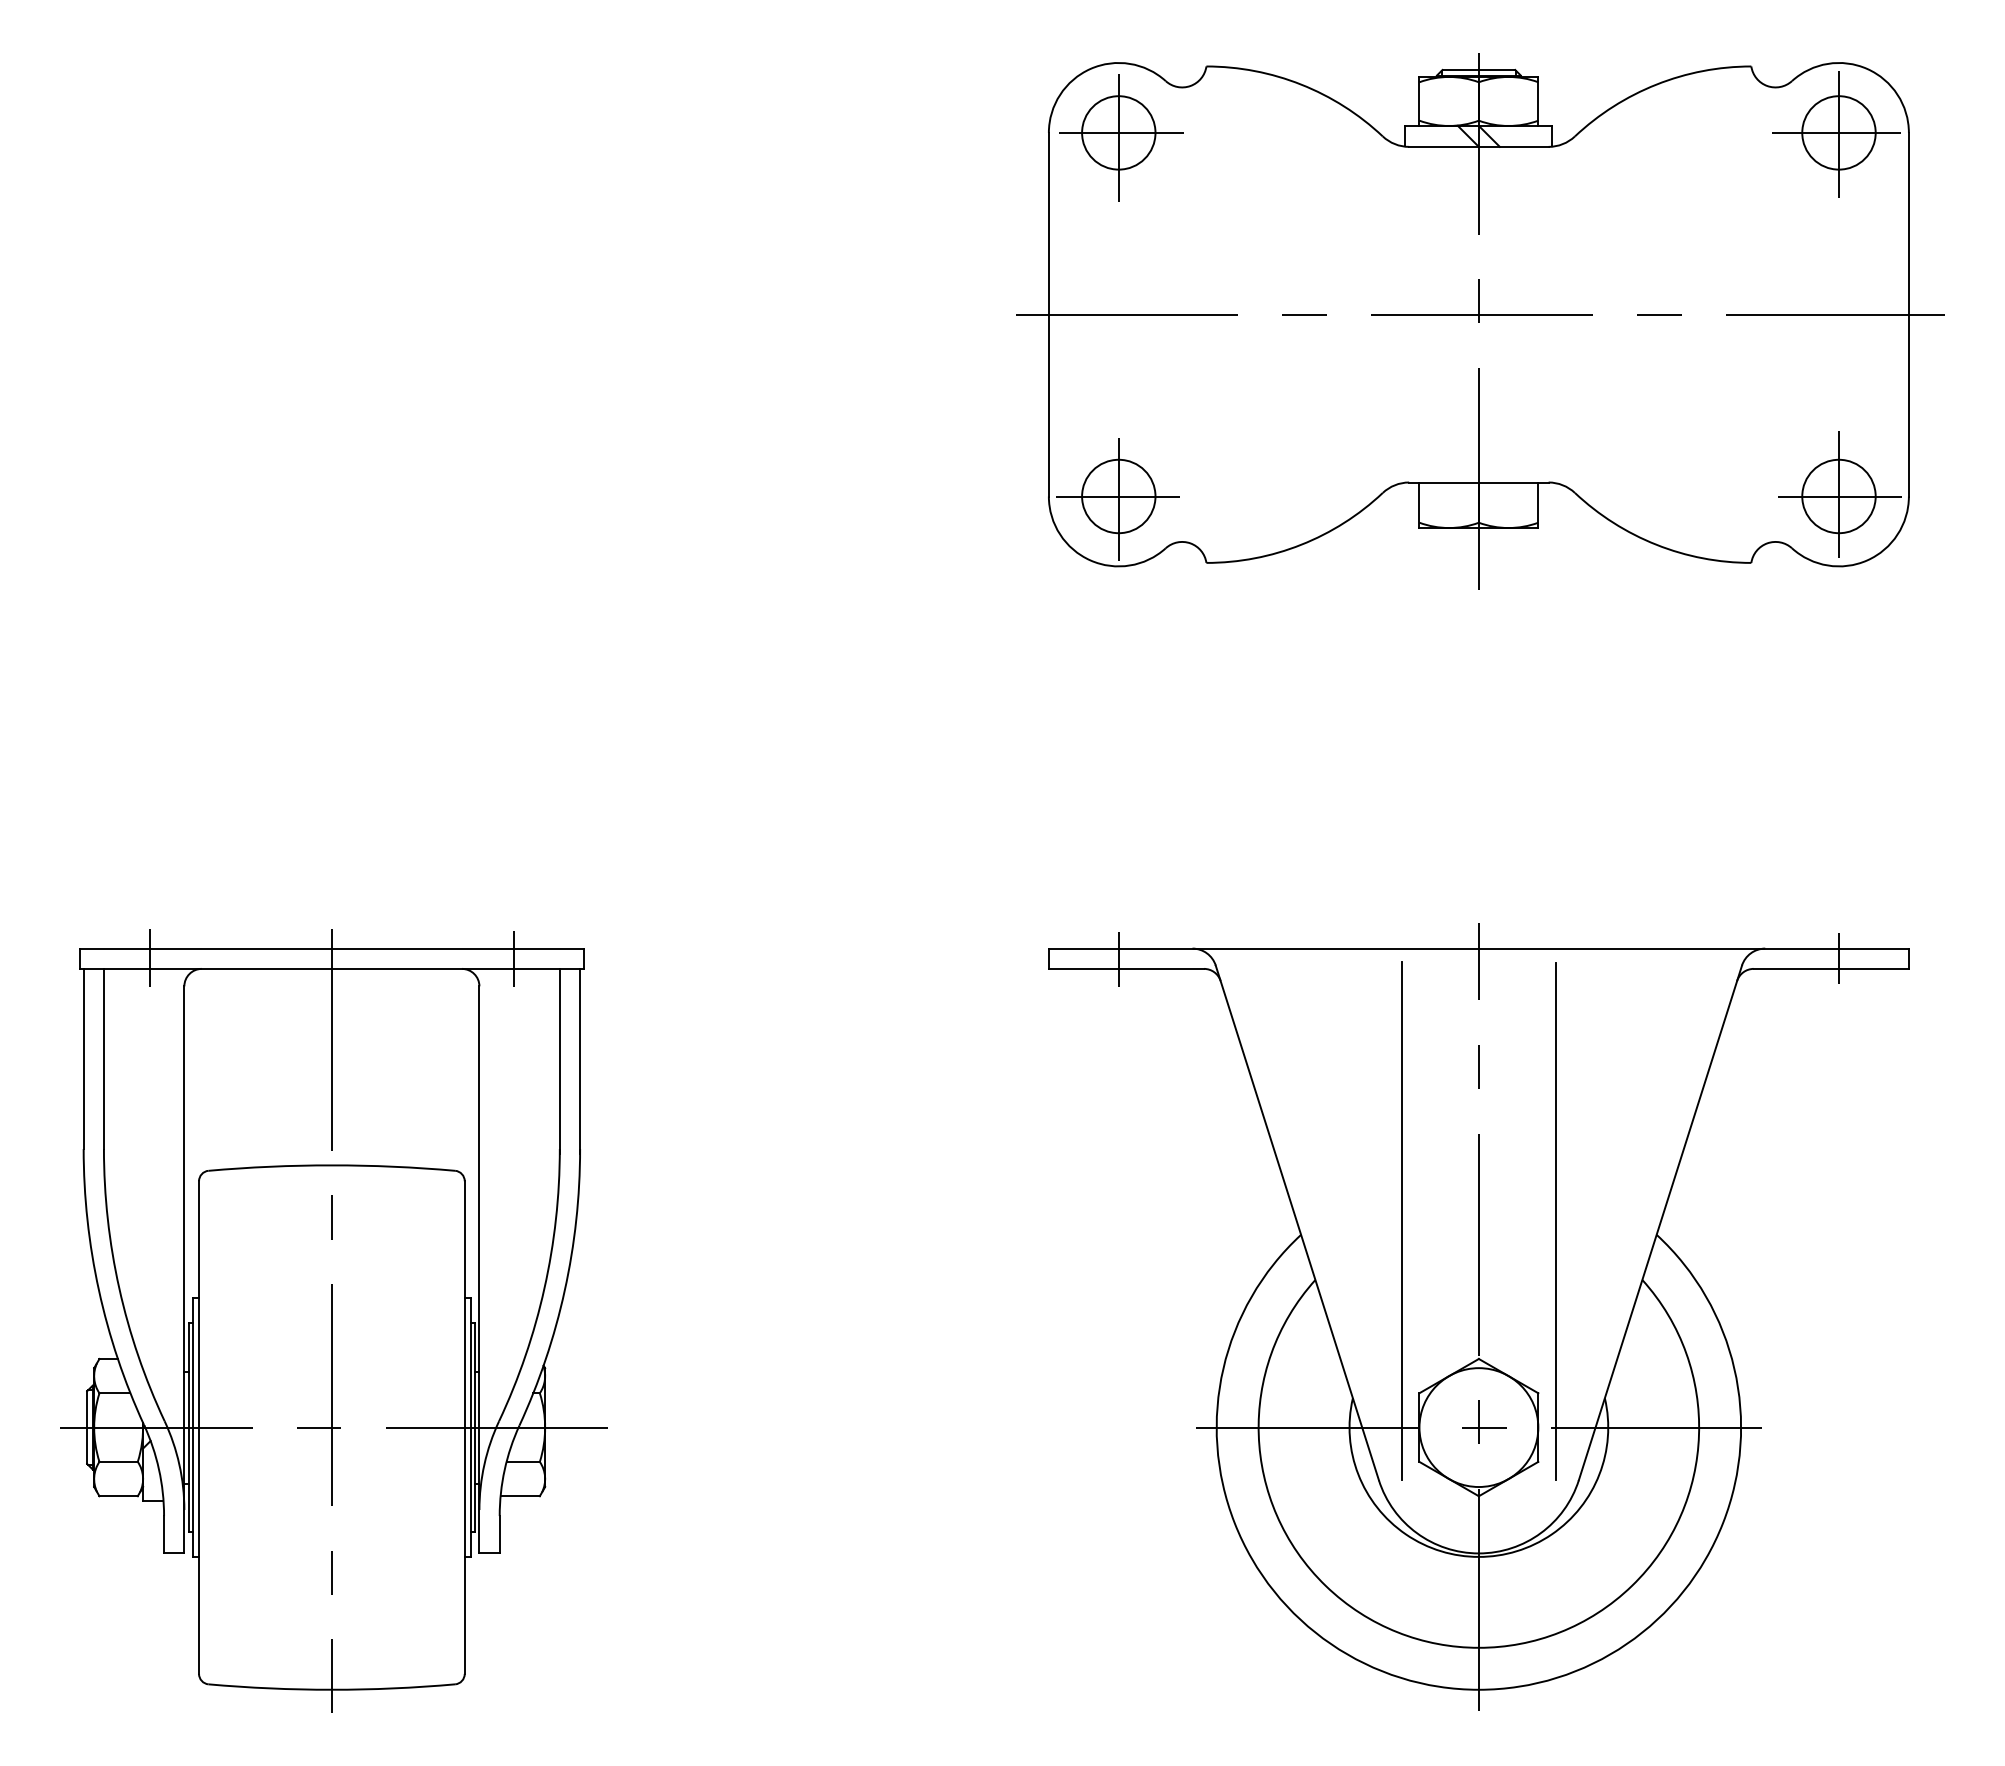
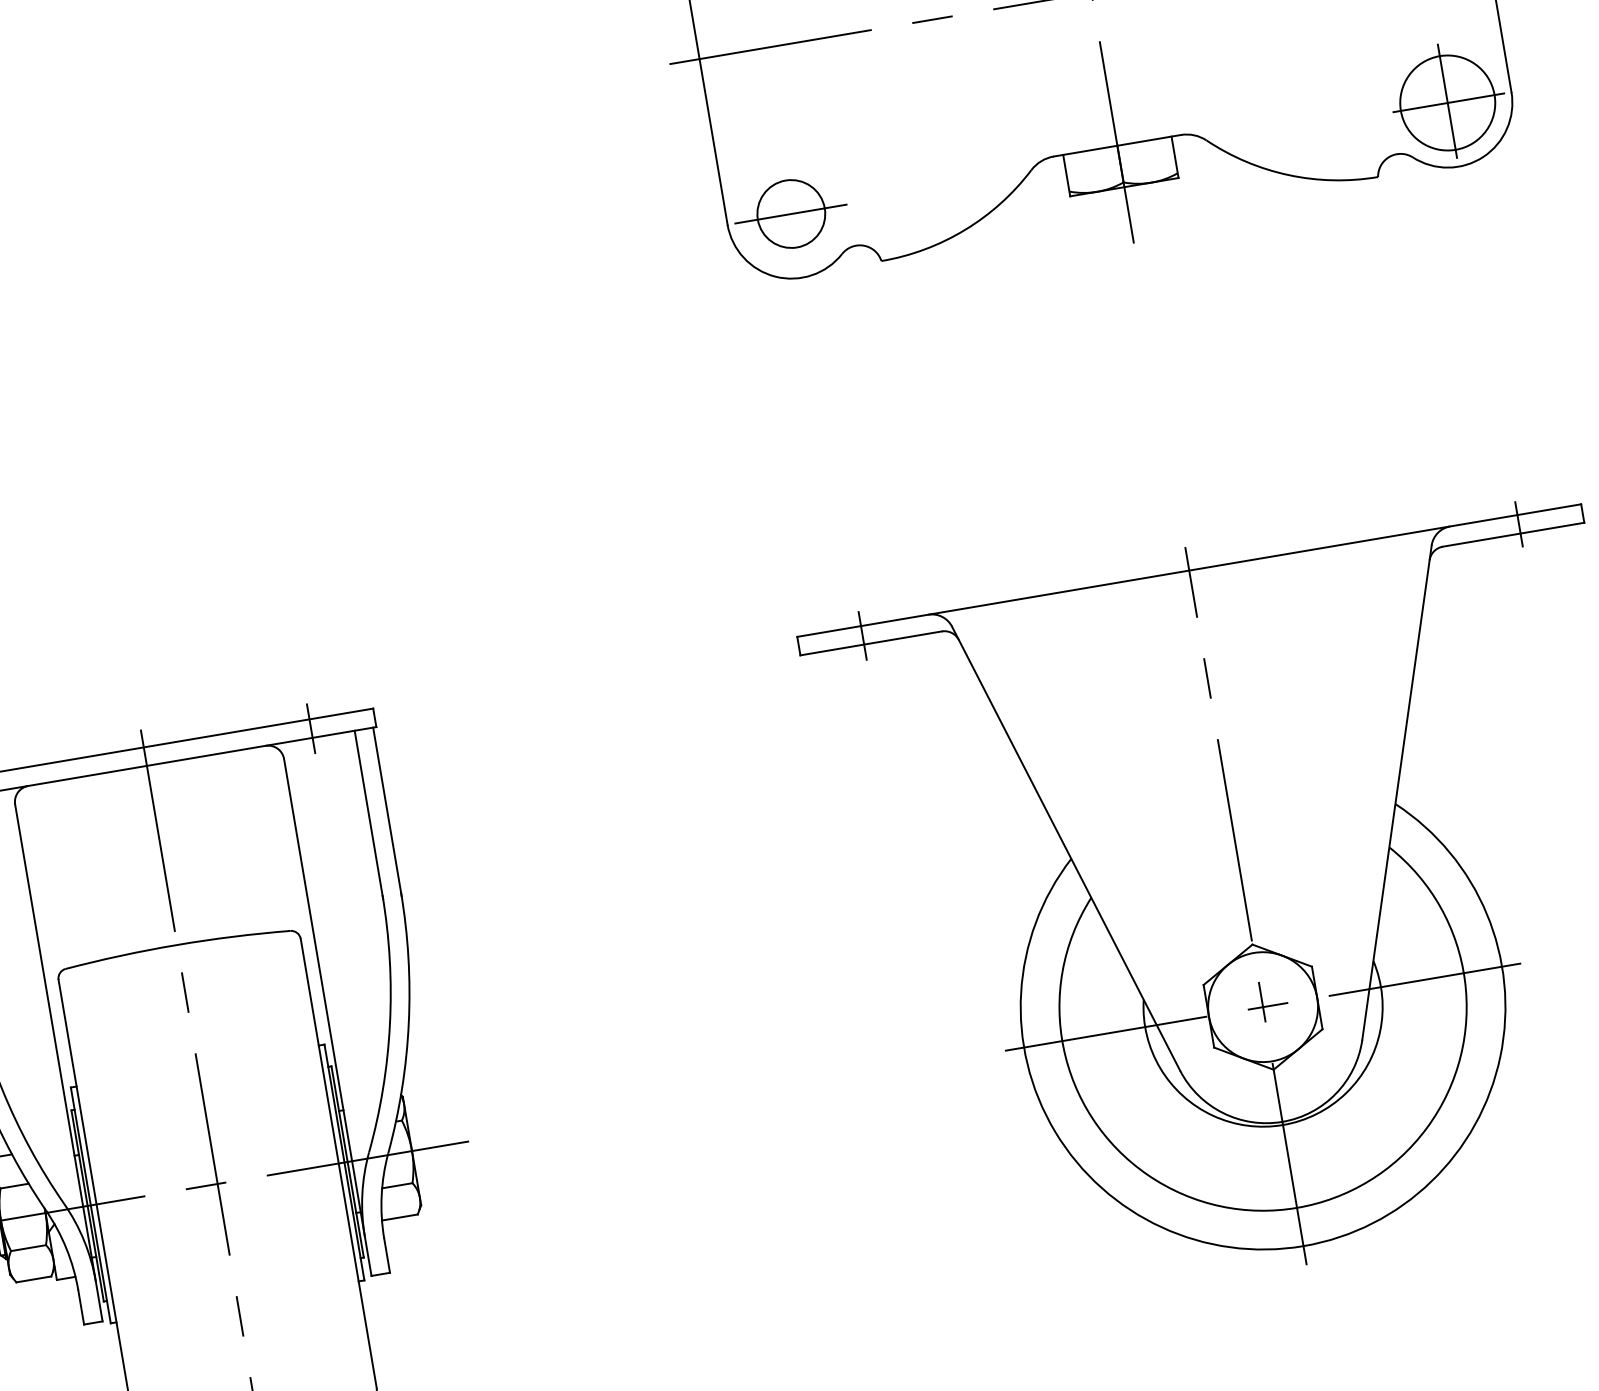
circle: (1838, 496) -> (1447, 103), size x1.4
line: (1118, 498) -> (791, 215), removed
line: (1401, 1220) -> (1160, 830), removed
line: (1555, 1221) -> (1301, 807), removed

